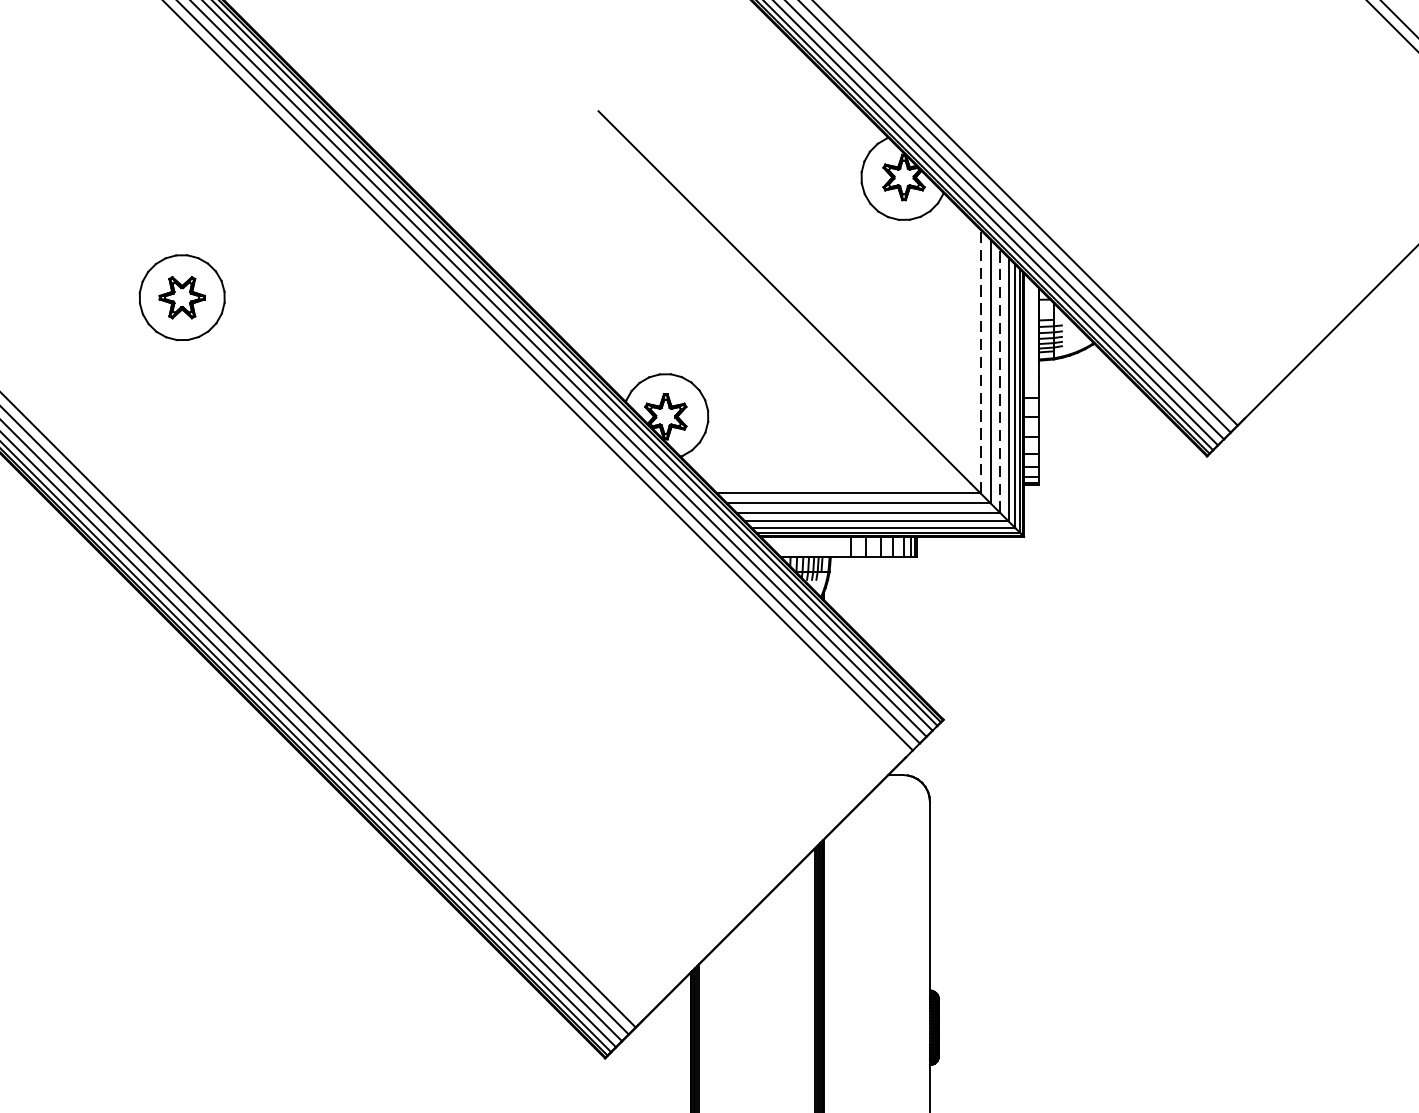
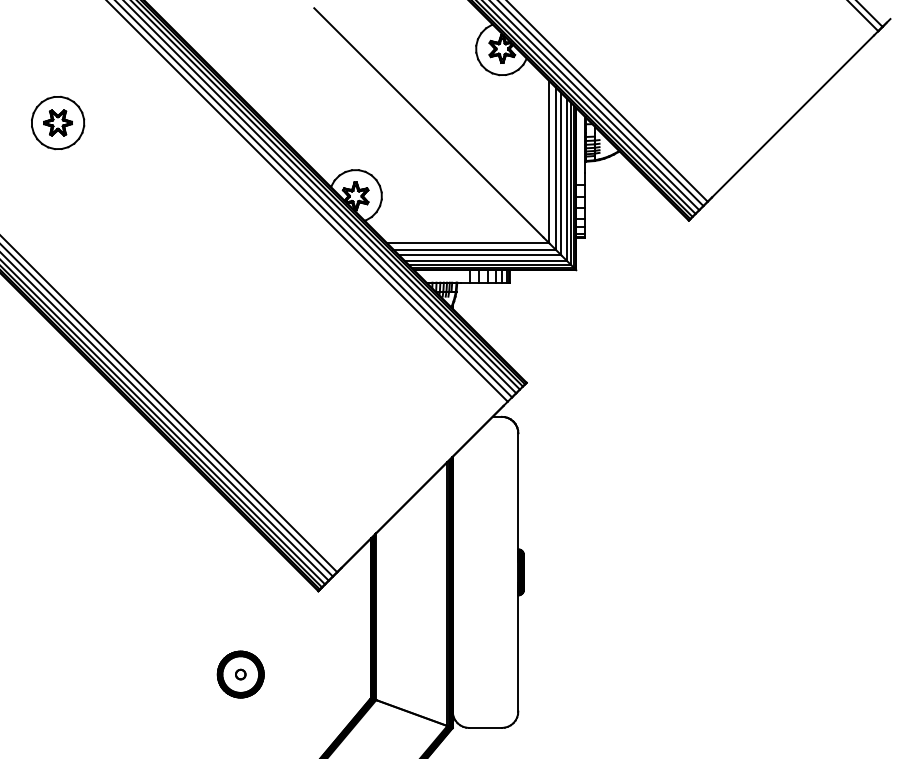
line: (980, 360) -> (549, 161), dashed -> solid
line: (1000, 379) -> (561, 173), dashed -> solid

